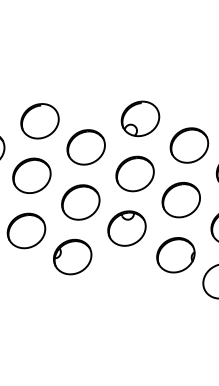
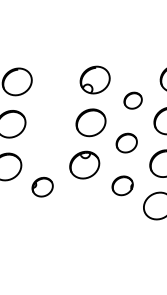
part: (189, 145) -> (133, 100), size x0.6
part: (85, 147) -> (52, 102), removed
part: (180, 200) -> (126, 143), size x0.7
part: (80, 202) -> (48, 144), removed
part: (175, 255) -> (122, 186), size x0.7
part: (72, 256) -> (42, 186), size x0.7

